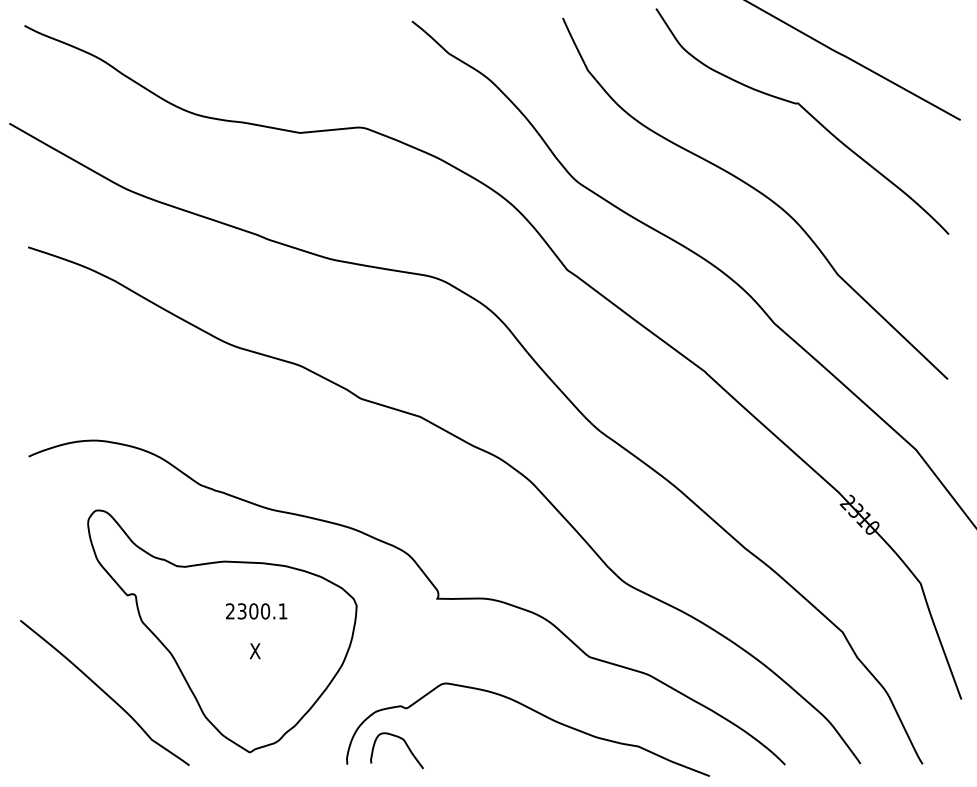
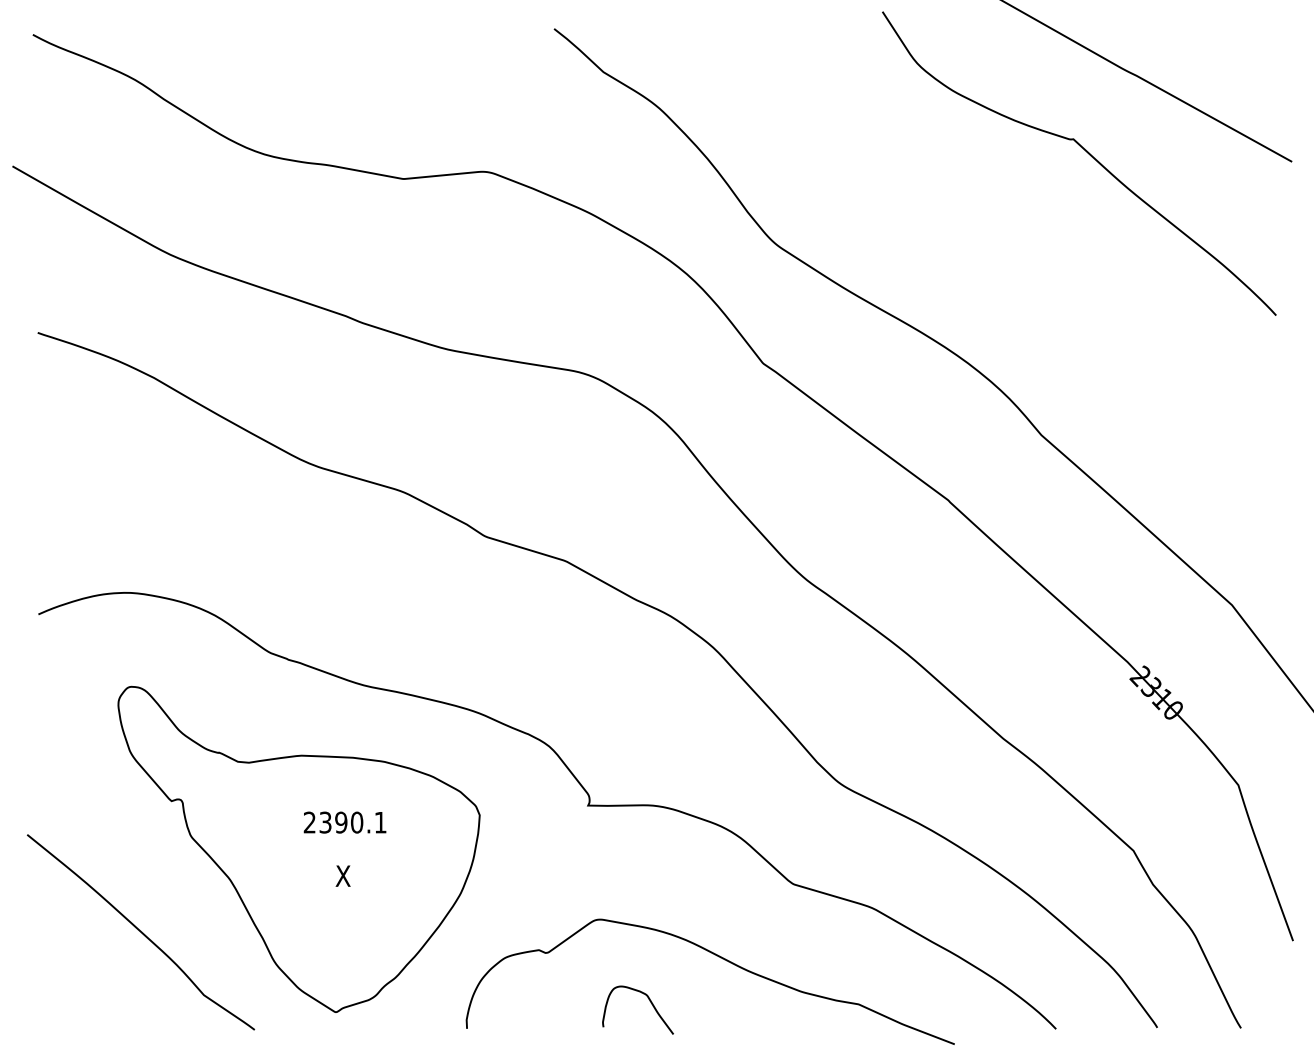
curve: (757, 192) -> (1019, 258), removed
text: (253, 611) -> (341, 822), 2300.1 -> 2390.1
curve: (405, 744) -> (649, 1001), moved

